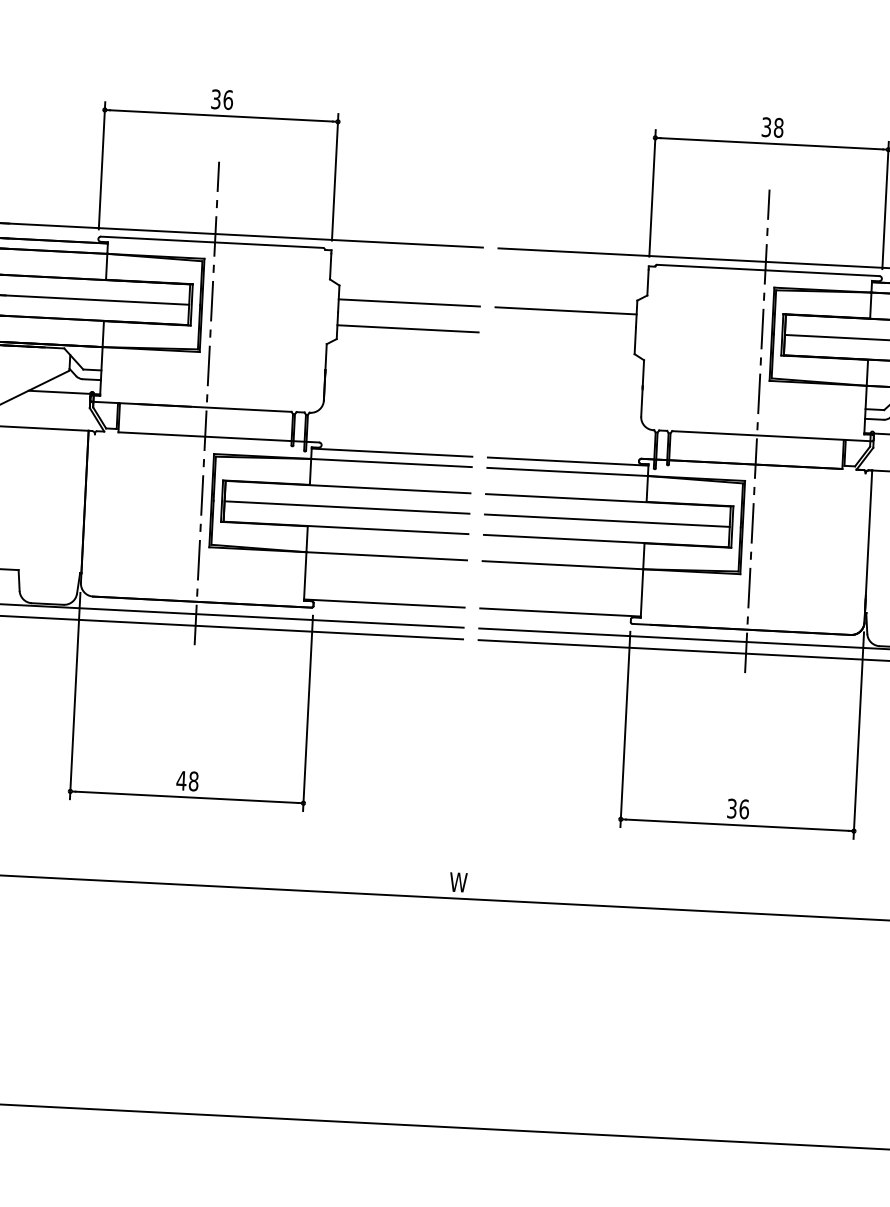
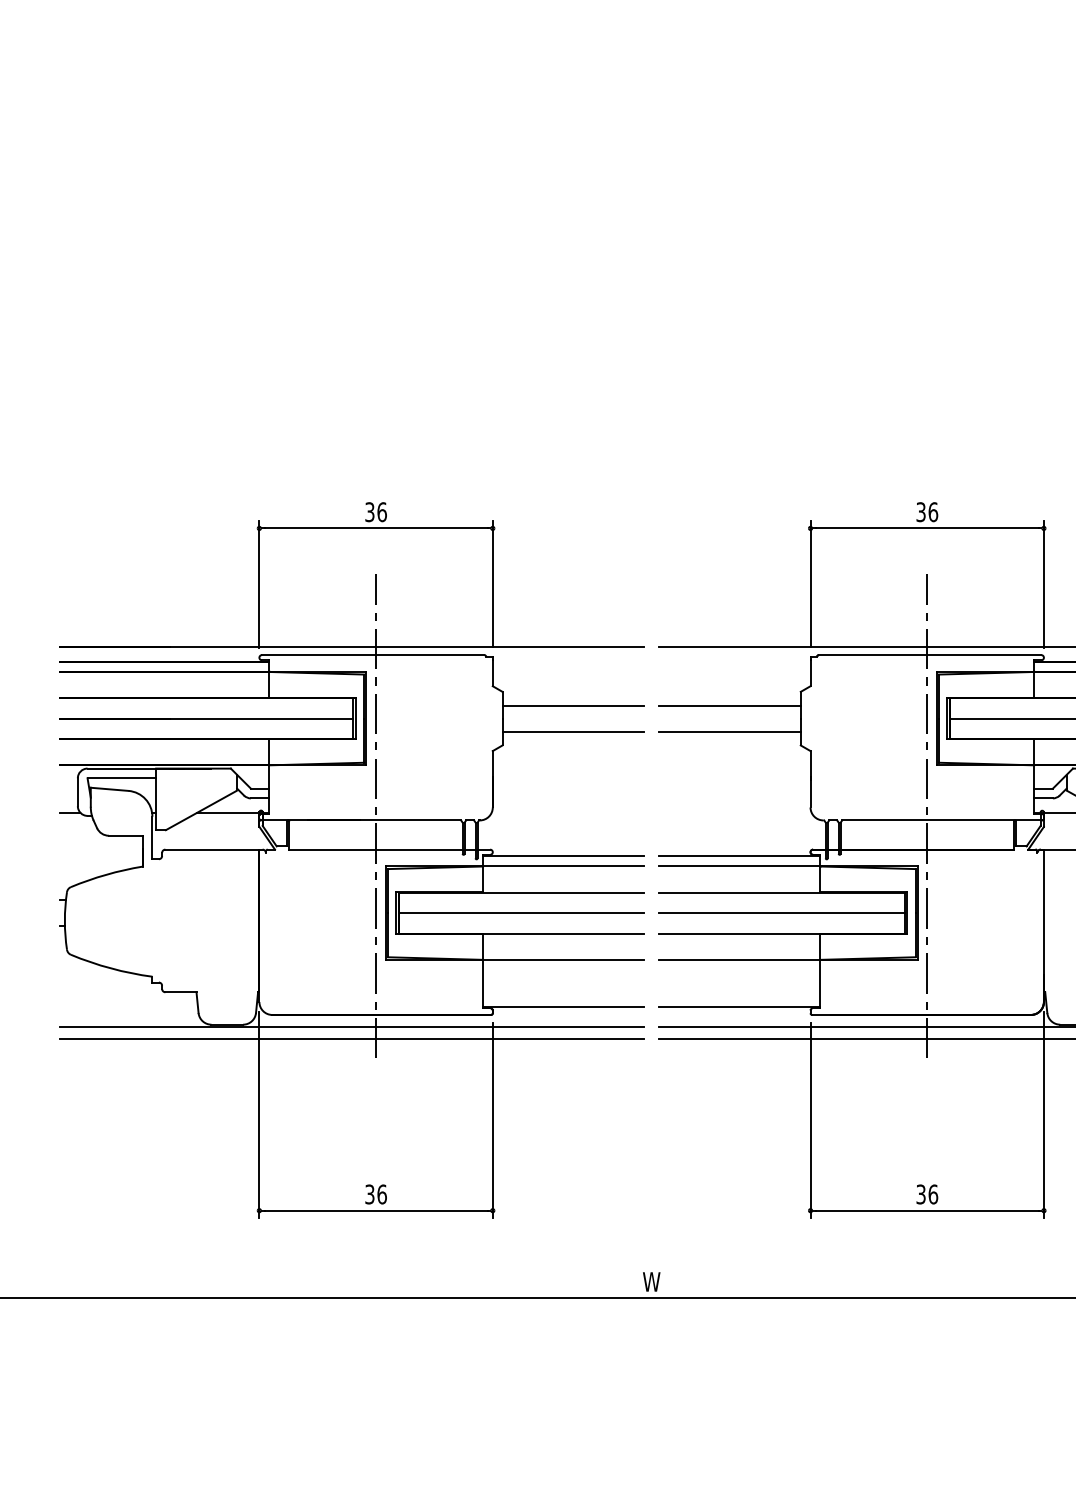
text: (778, 128) -> (933, 512), 38 -> 36
line: (564, 336) -> (729, 731), added
text: (187, 781) -> (375, 1194), 48 -> 36

